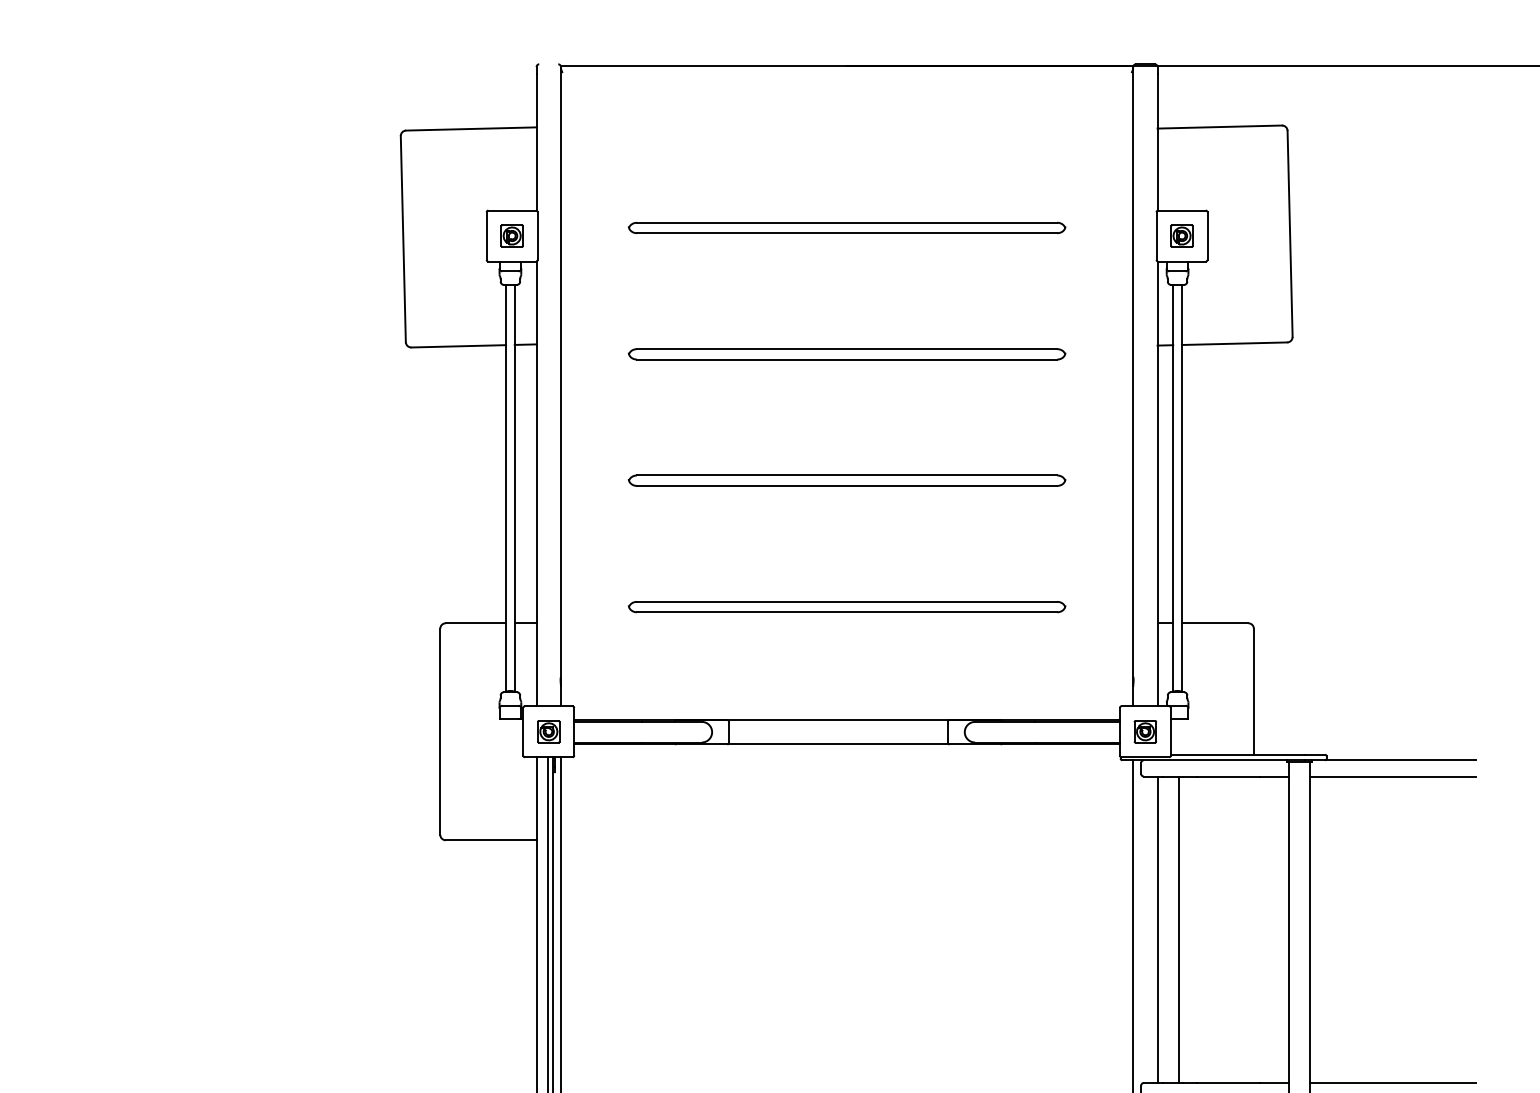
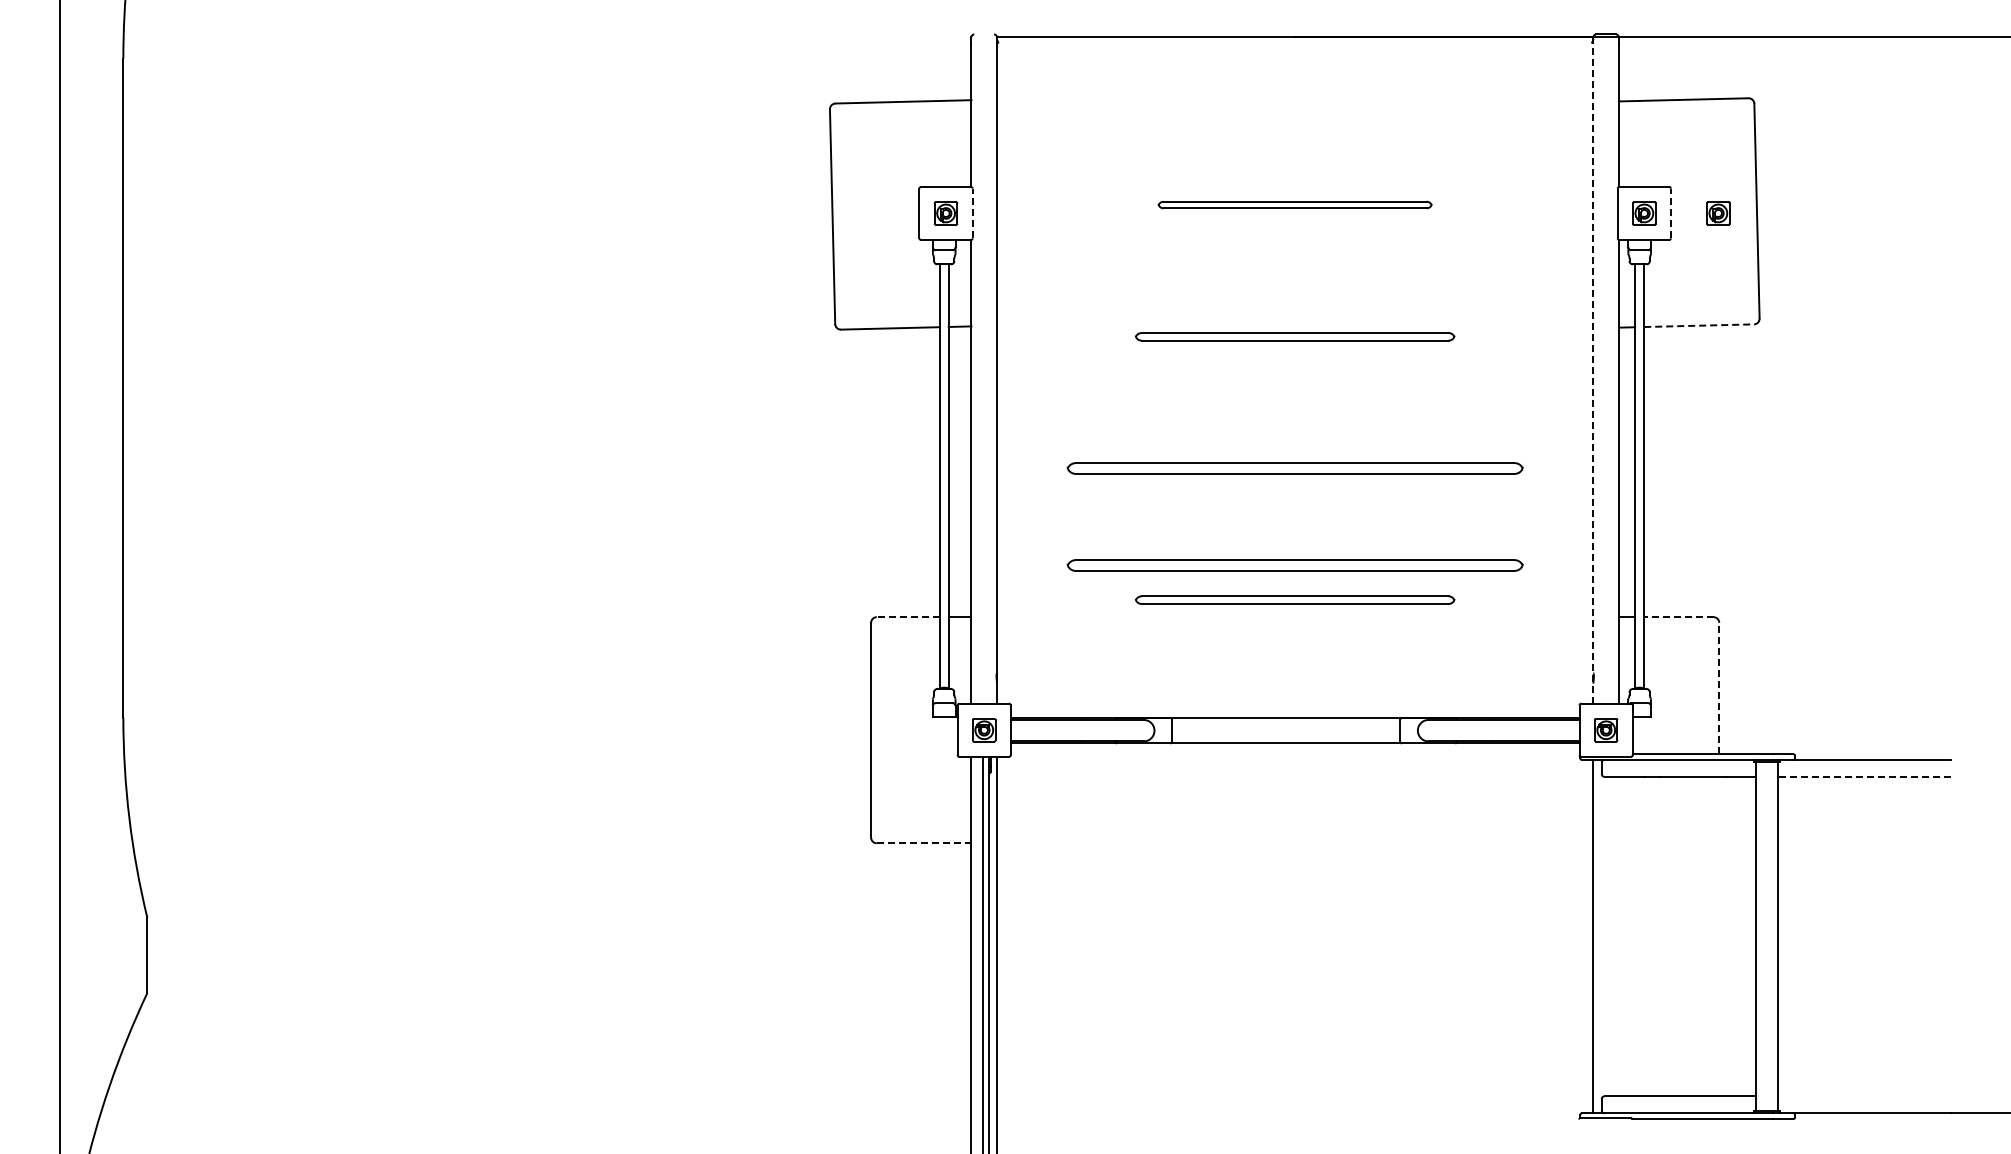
part: (846, 227) -> (1294, 204), size x0.6
line: (537, 236) -> (972, 213), solid -> dashed
line: (1207, 236) -> (1670, 213), solid -> dashed
part: (1253, 236) -> (1718, 213), added
line: (1234, 343) -> (1699, 325), solid -> dashed
part: (846, 354) -> (1294, 336), size x0.7
line: (1133, 387) -> (1593, 371), solid -> dashed
part: (846, 573) -> (1294, 565), added
part: (846, 606) -> (1294, 599), size x0.7
line: (475, 623) -> (907, 617), solid -> dashed
line: (1214, 623) -> (1678, 617), solid -> dashed
line: (1254, 691) -> (1719, 688), solid -> dashed
line: (1393, 776) -> (1864, 776), solid -> dashed
line: (491, 840) -> (924, 843), solid -> dashed
line: (1157, 929) -> (1618, 936), removed
line: (1179, 929) -> (1641, 936), removed
line: (1392, 1083) -> (1863, 1096), removed

